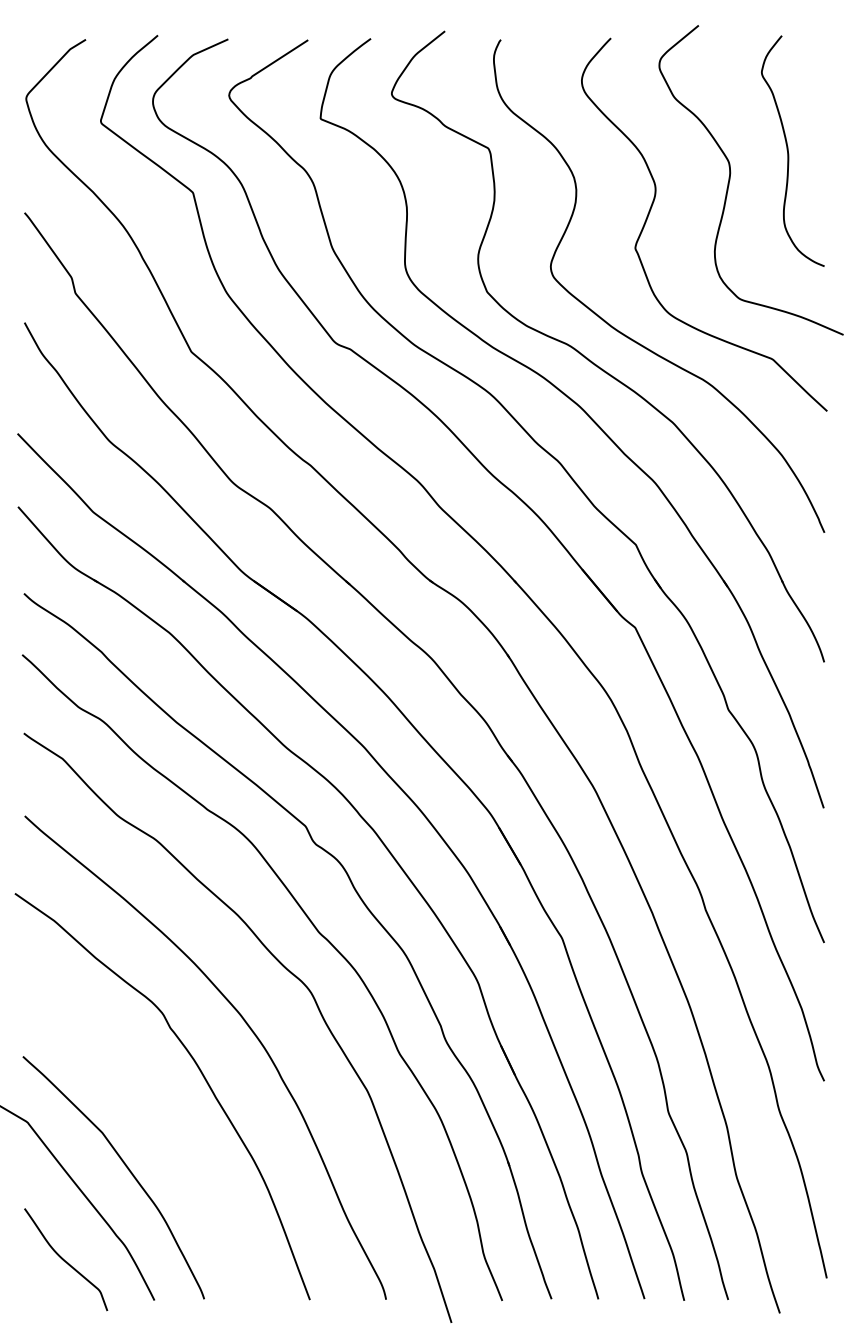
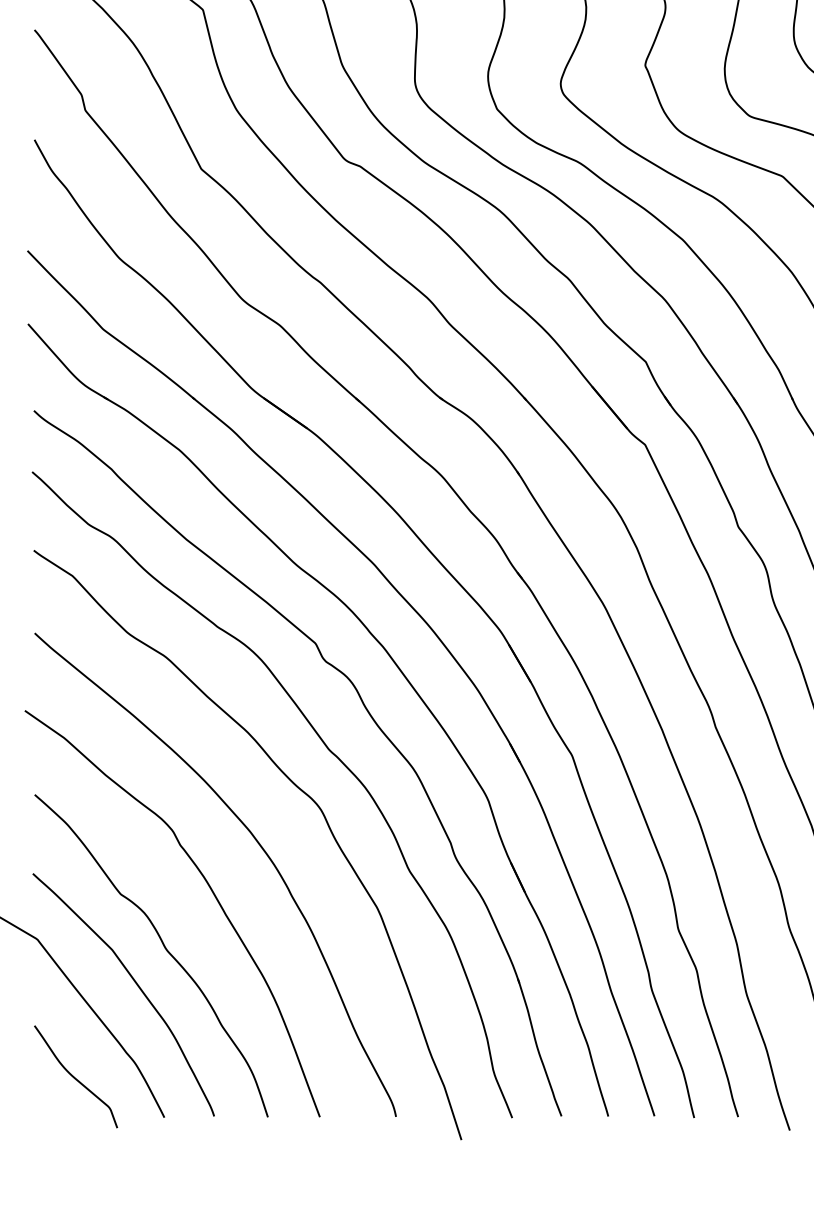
curve: (154, 1131) -> (164, 948), added

